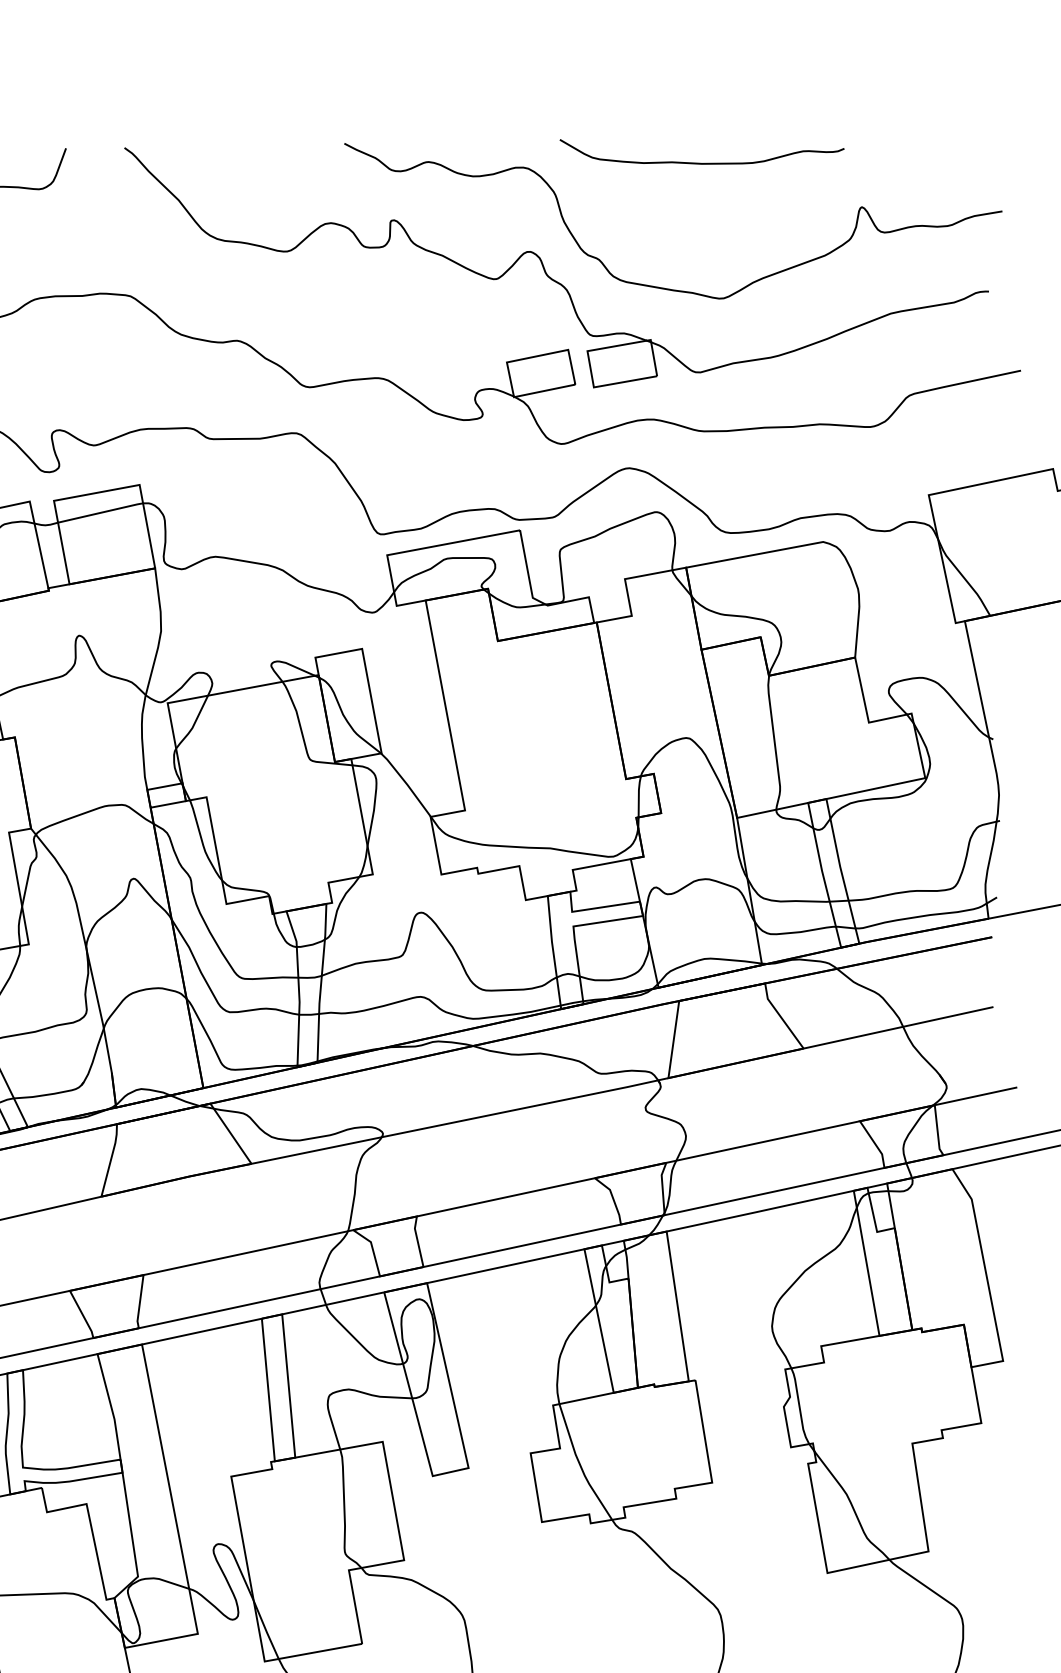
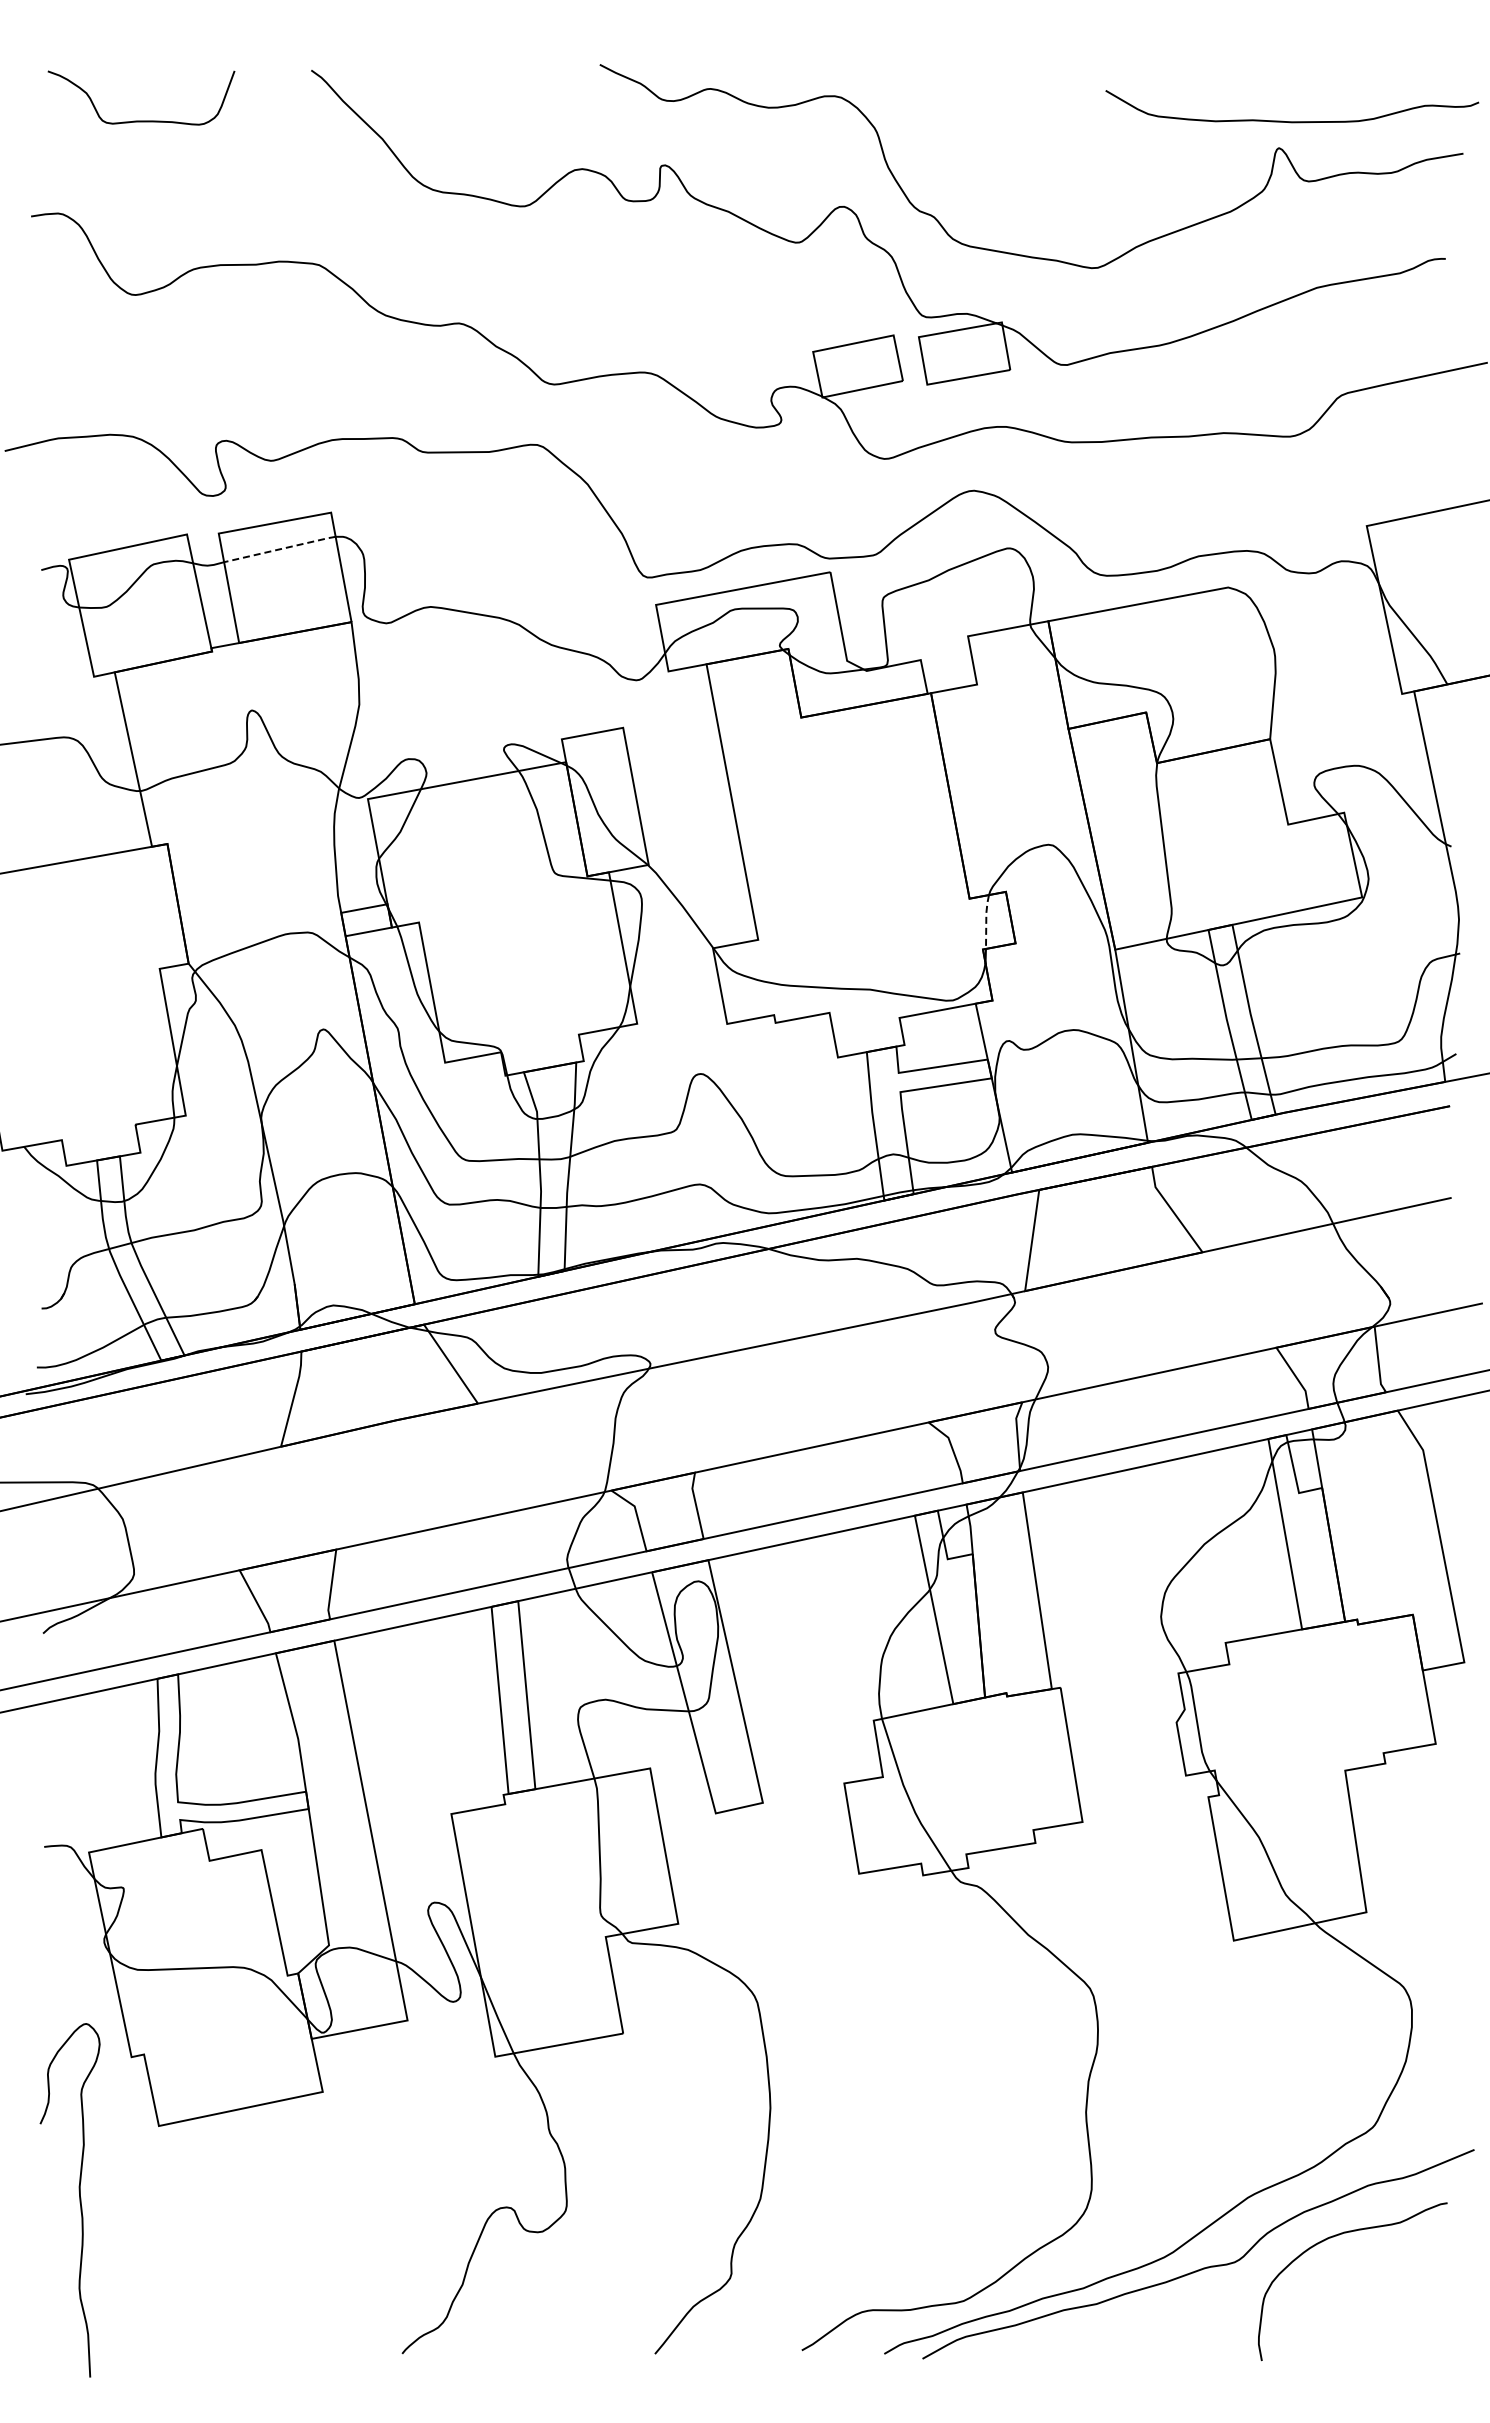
curve: (702, 163) -> (1292, 121), moved
line: (101, 513) -> (280, 549), solid -> dashed
line: (639, 796) -> (986, 921), solid -> dashed

